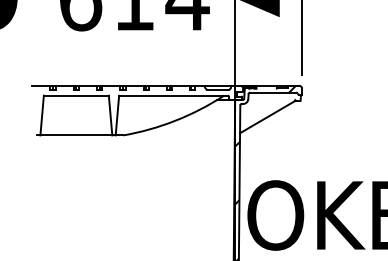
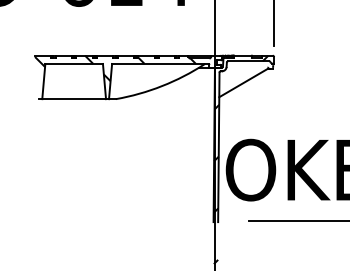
hatch: (122, 100) -> (115, 68), added

